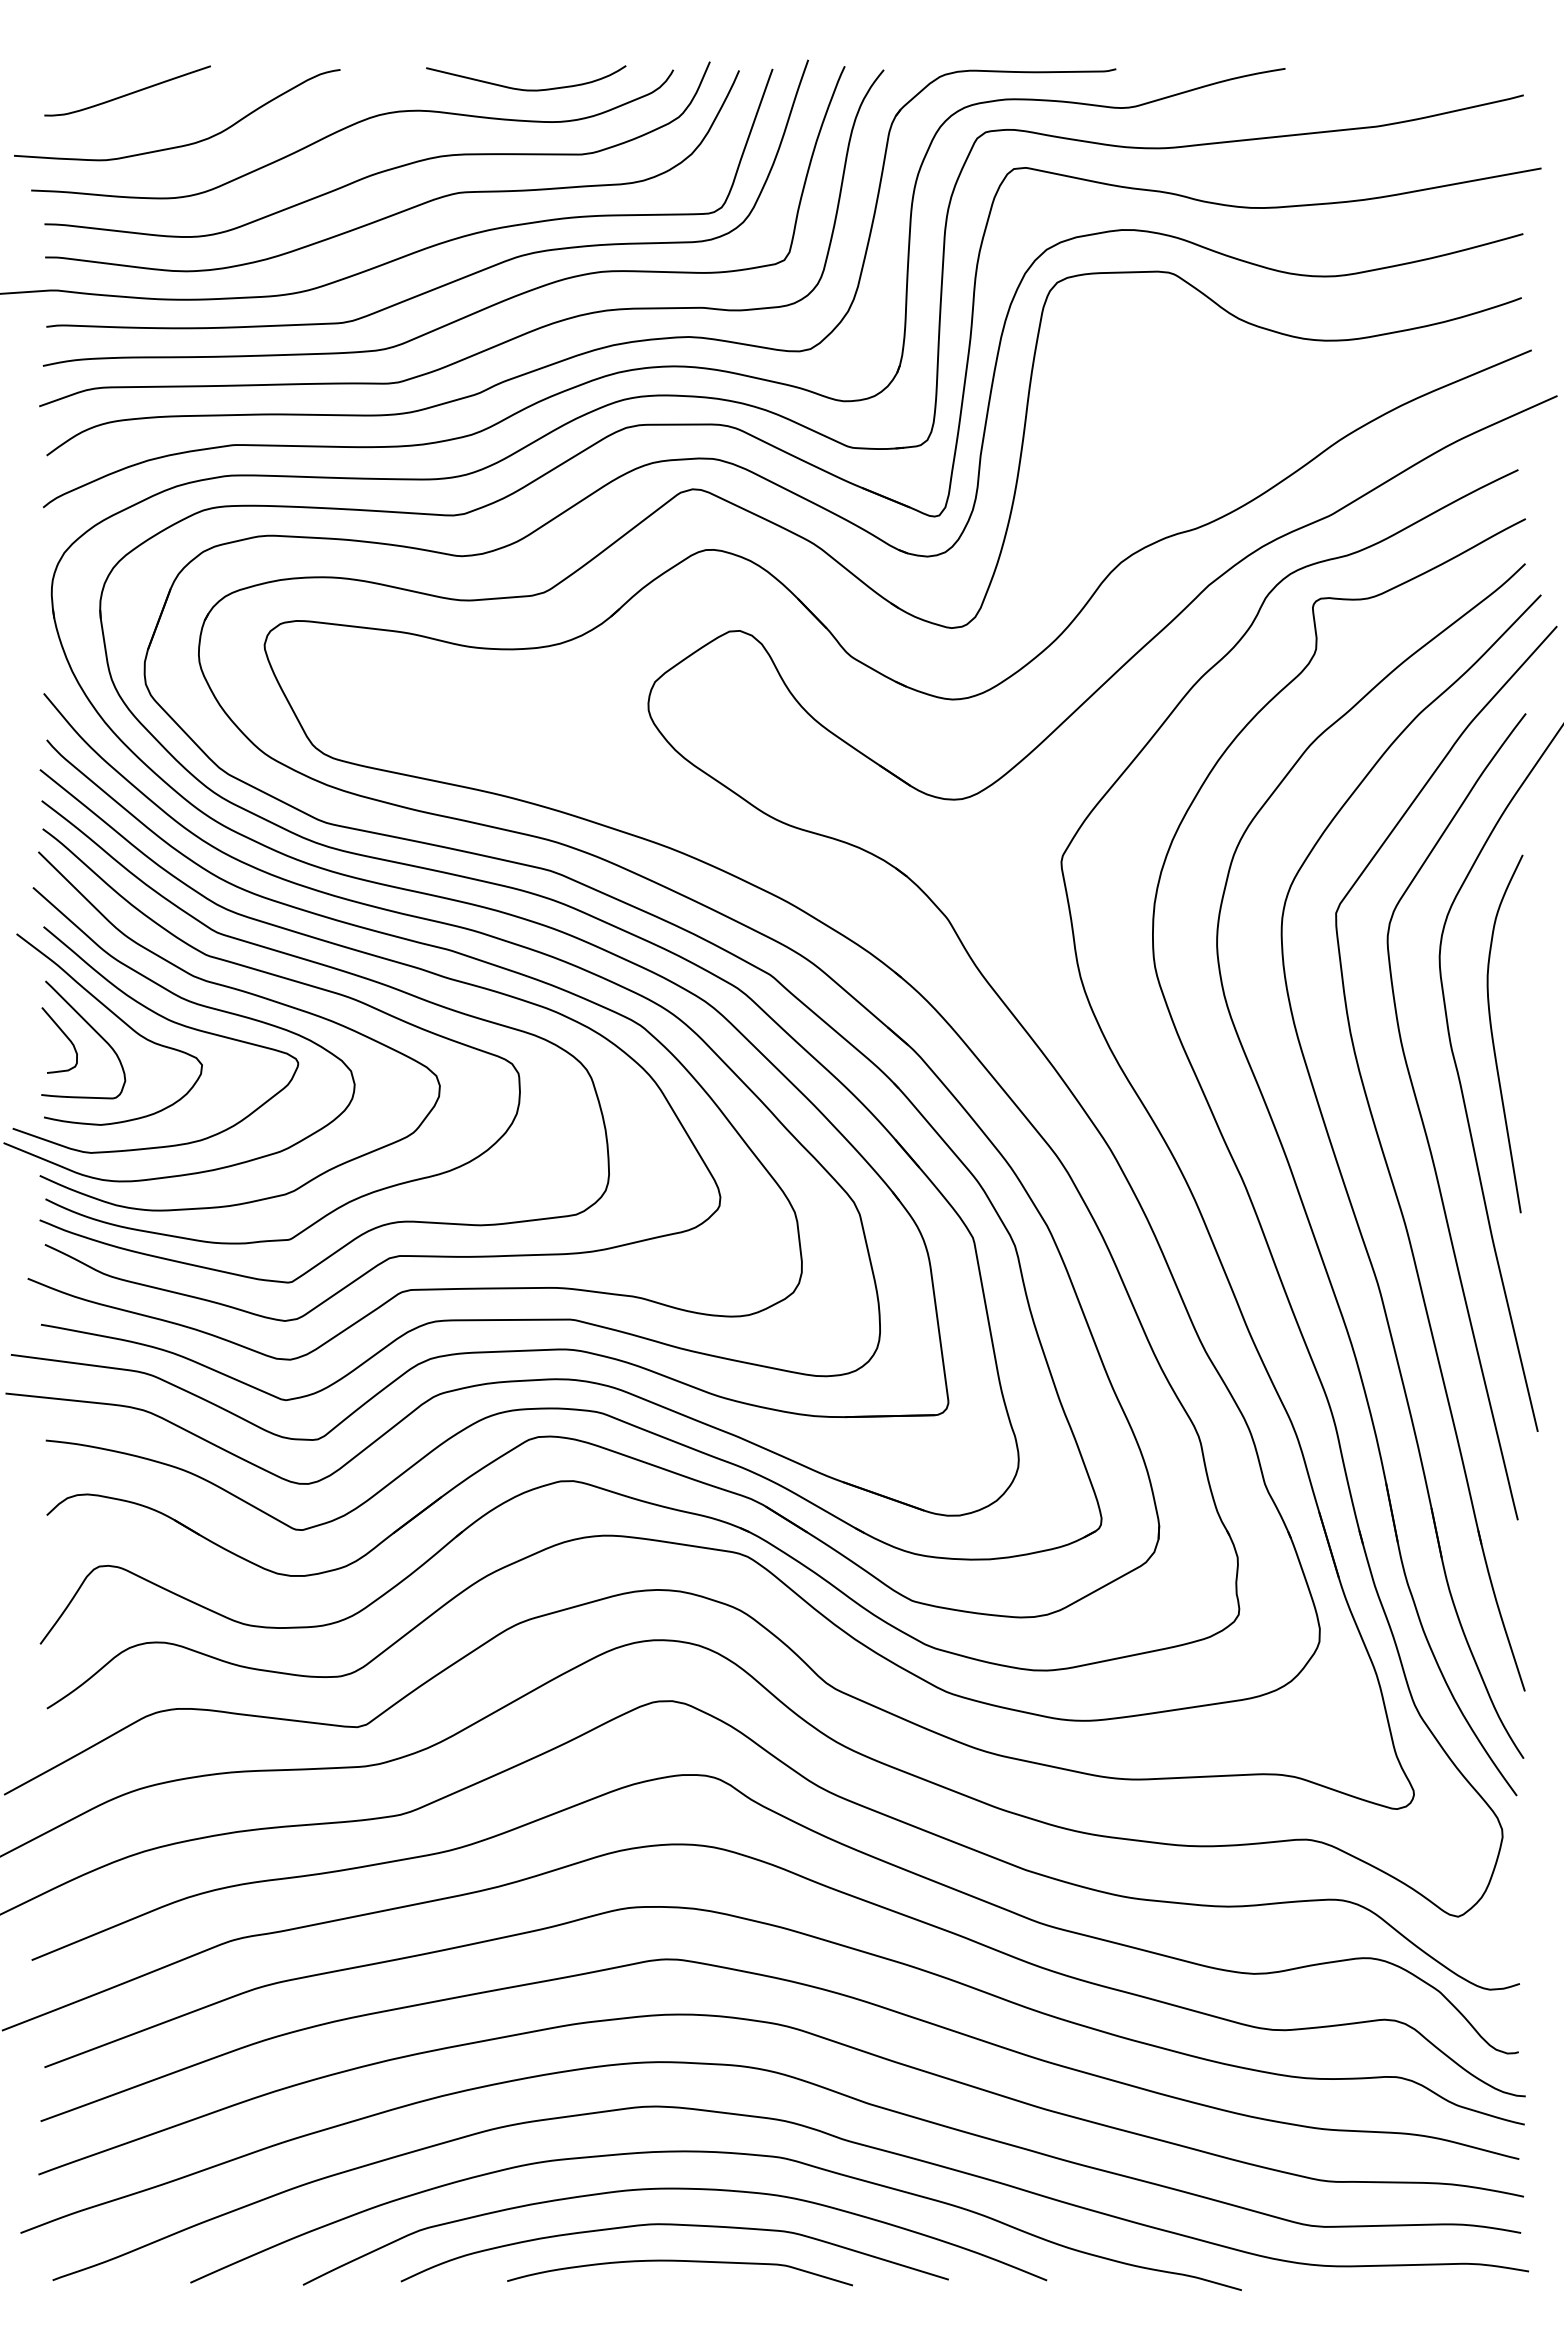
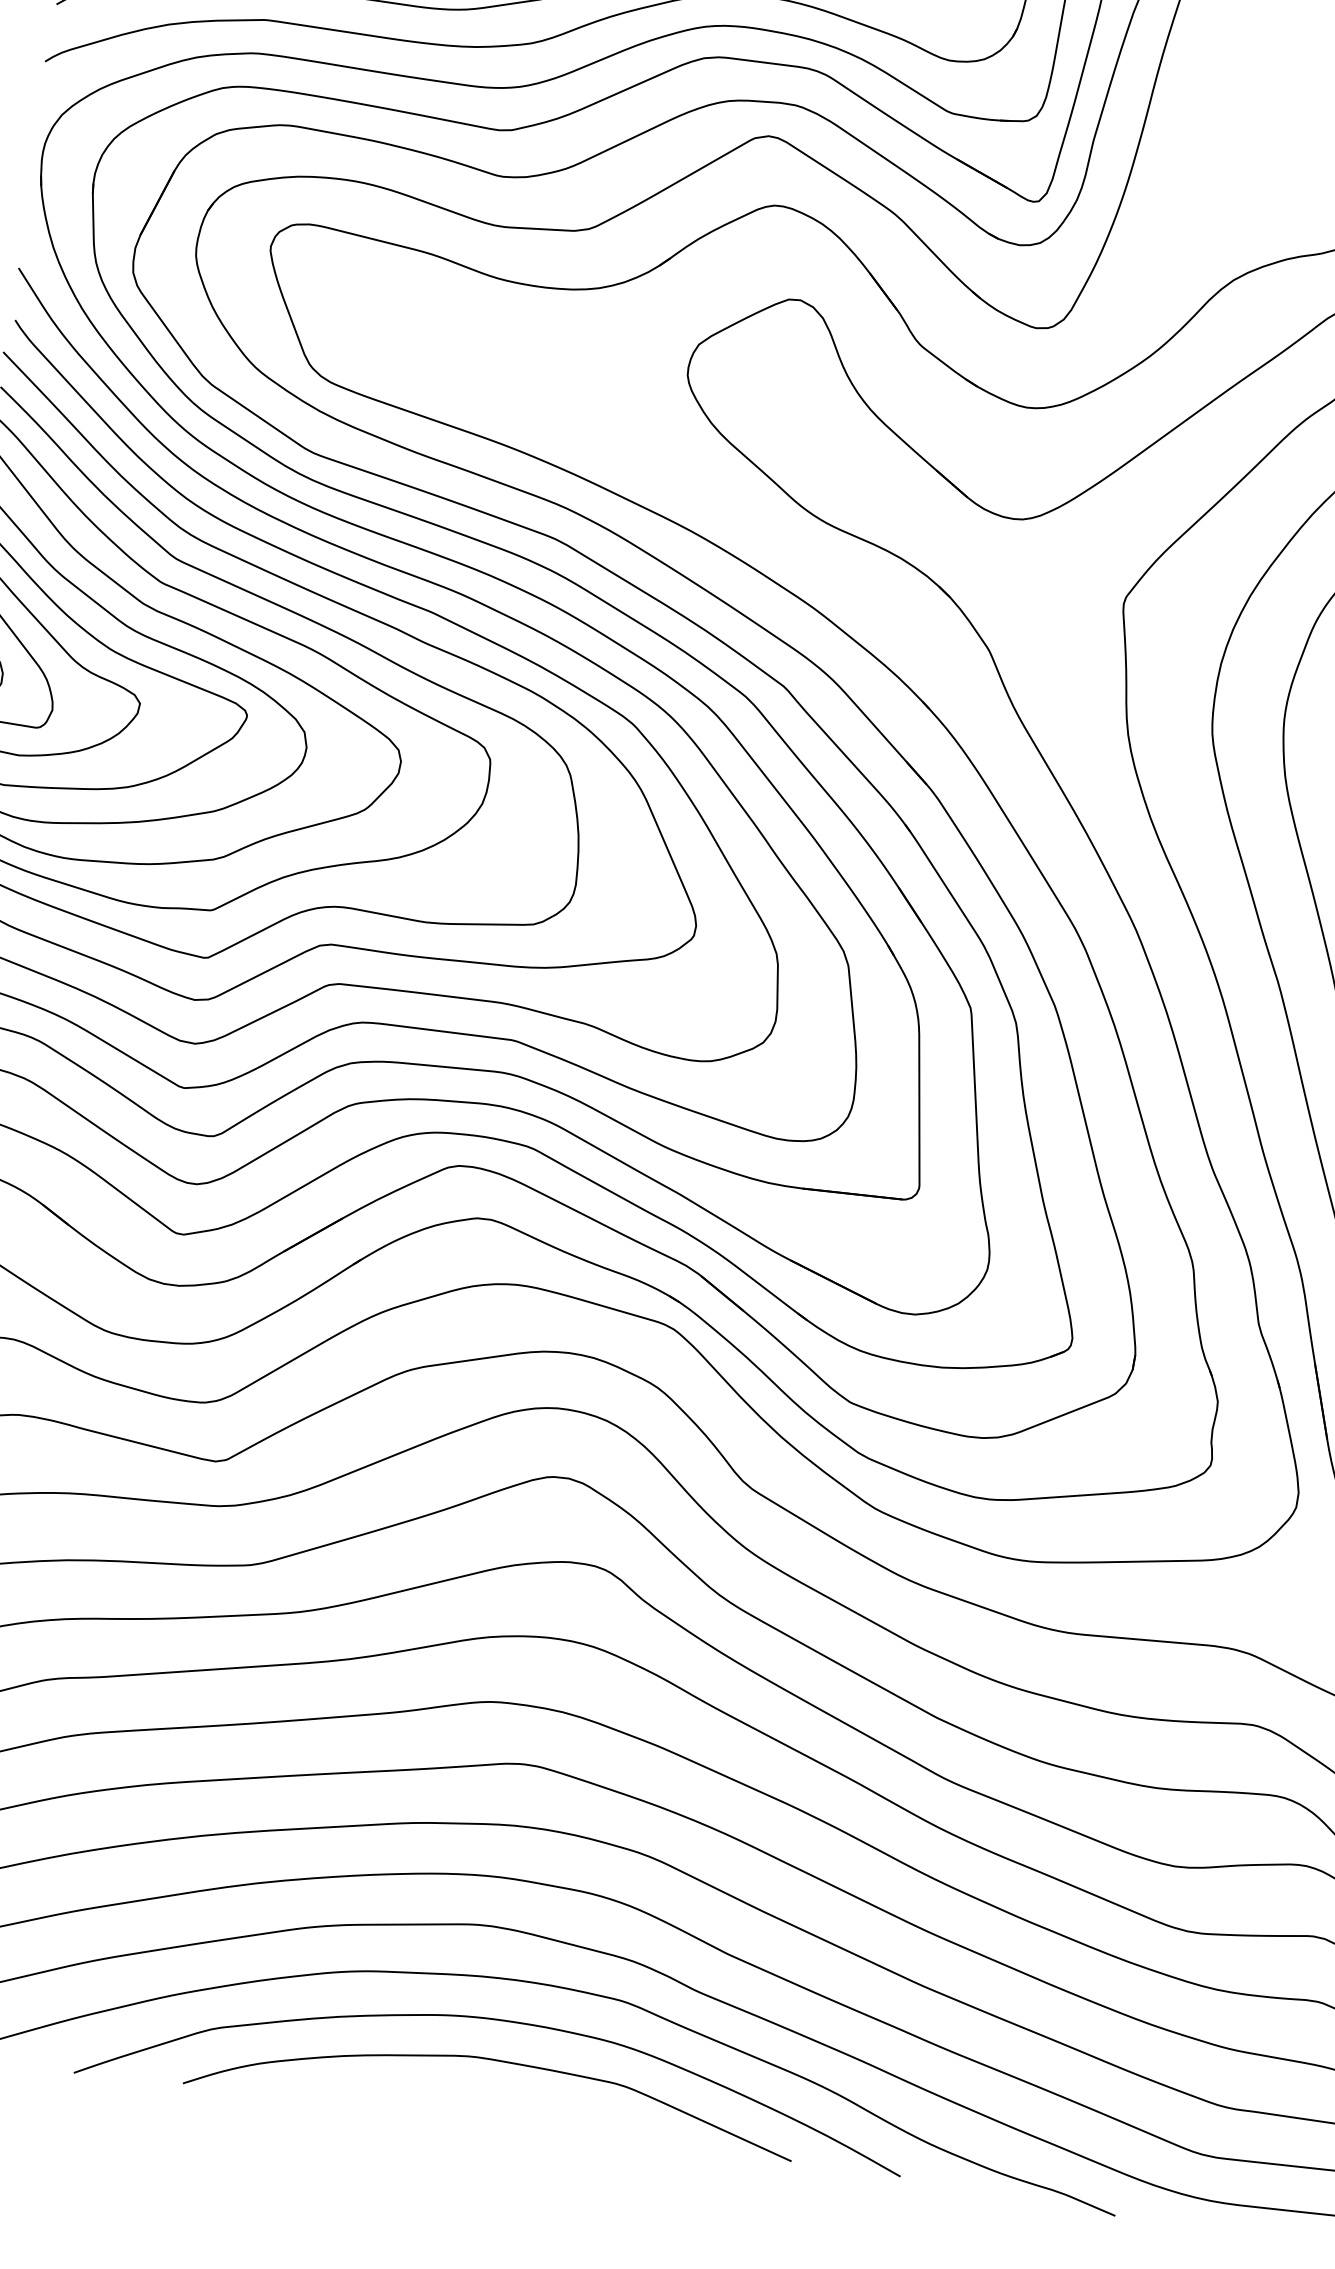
curve: (679, 2261) -> (495, 2101), removed

